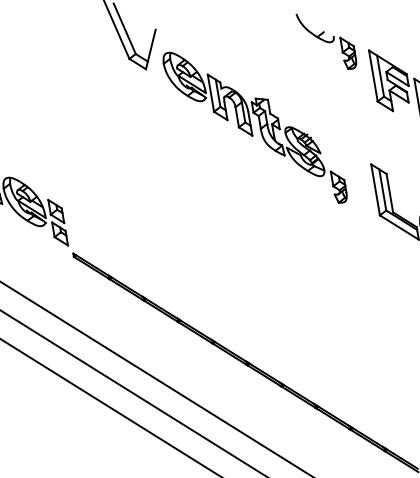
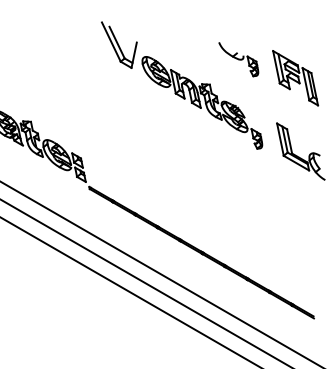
part: (325, 41) -> (238, 59), moved

